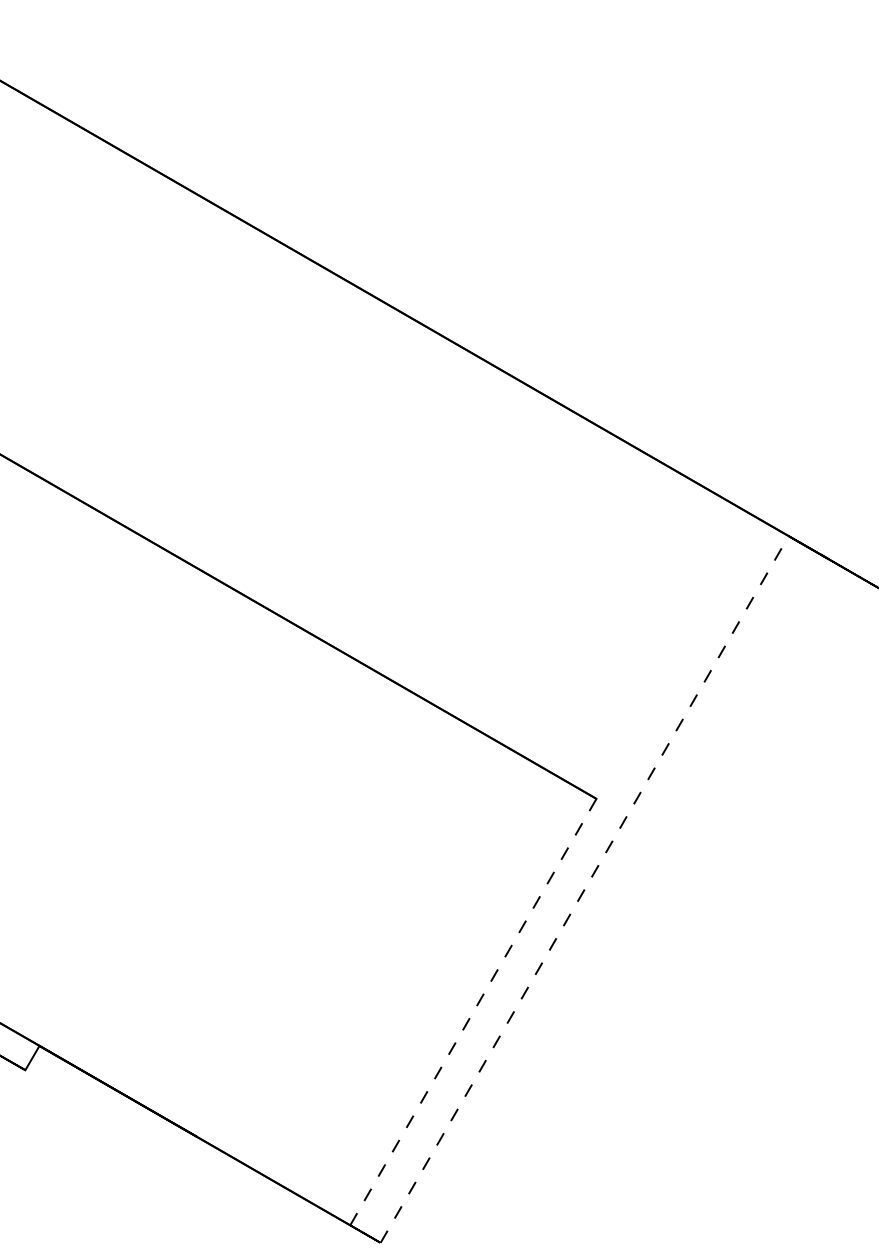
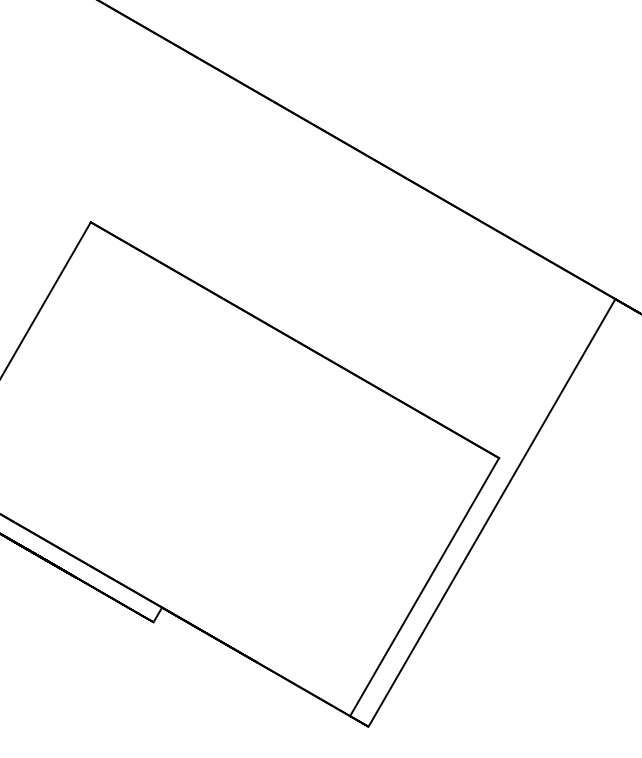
line: (583, 888) -> (491, 512), dashed -> solid
line: (473, 1012) -> (424, 587), dashed -> solid

